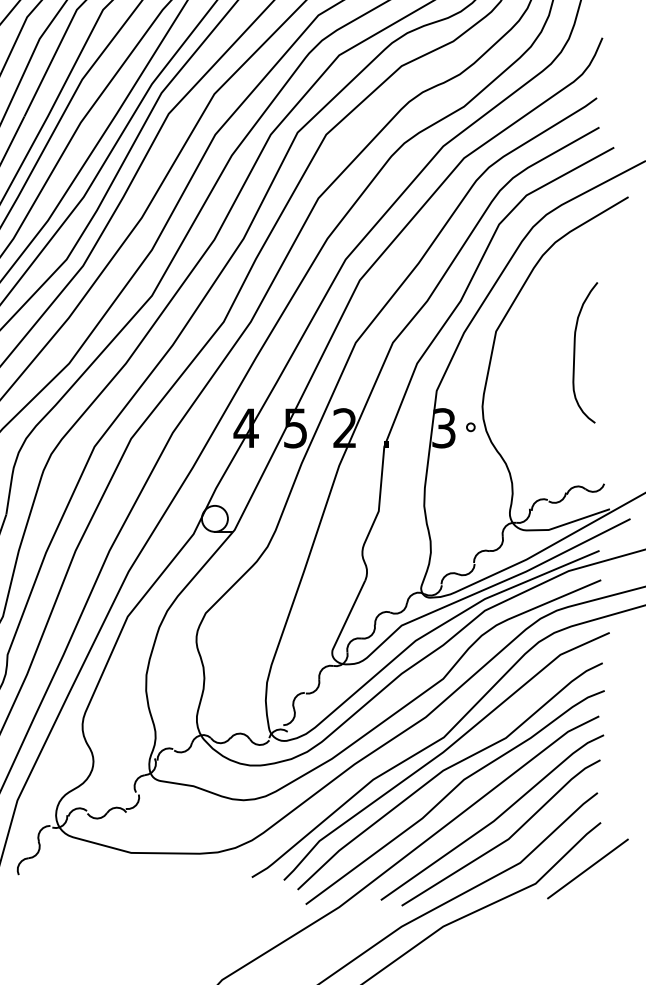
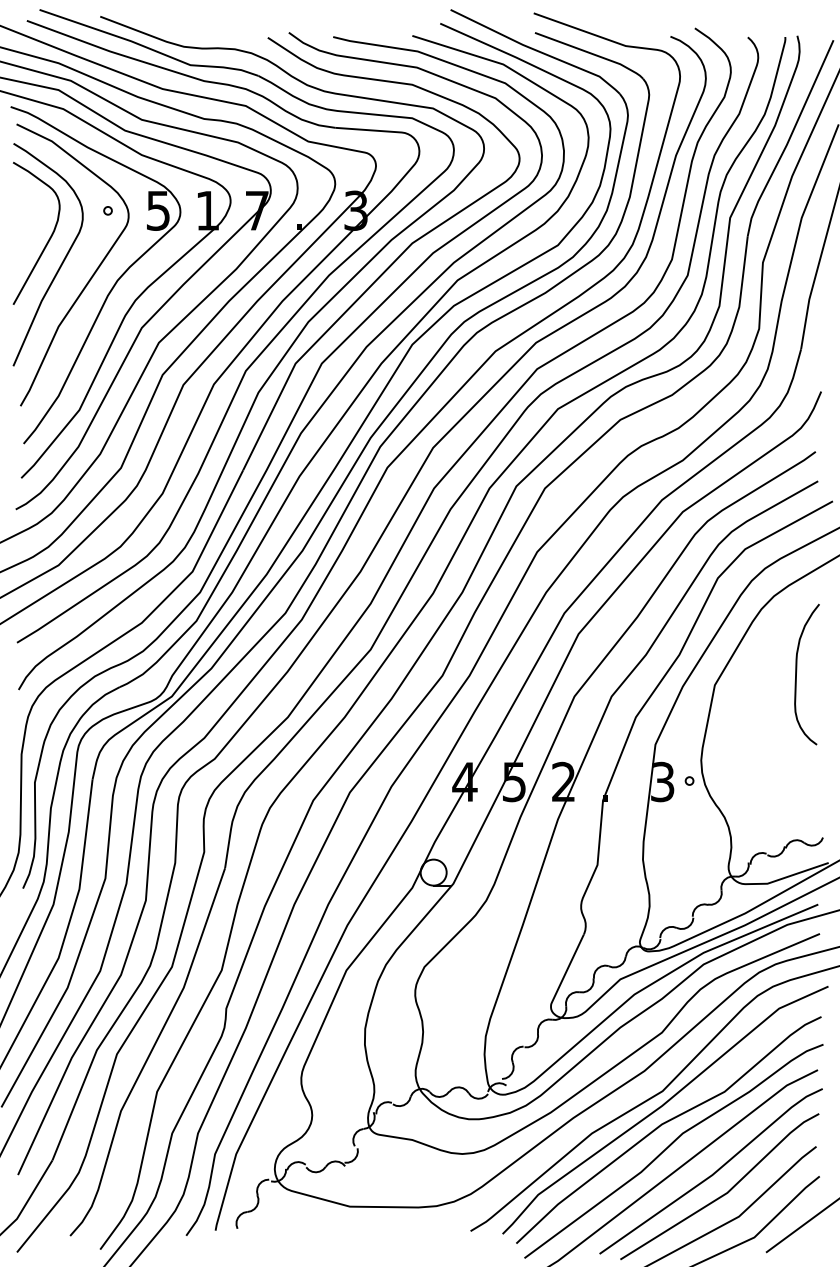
curve: (575, 349) -> (797, 671), moved

